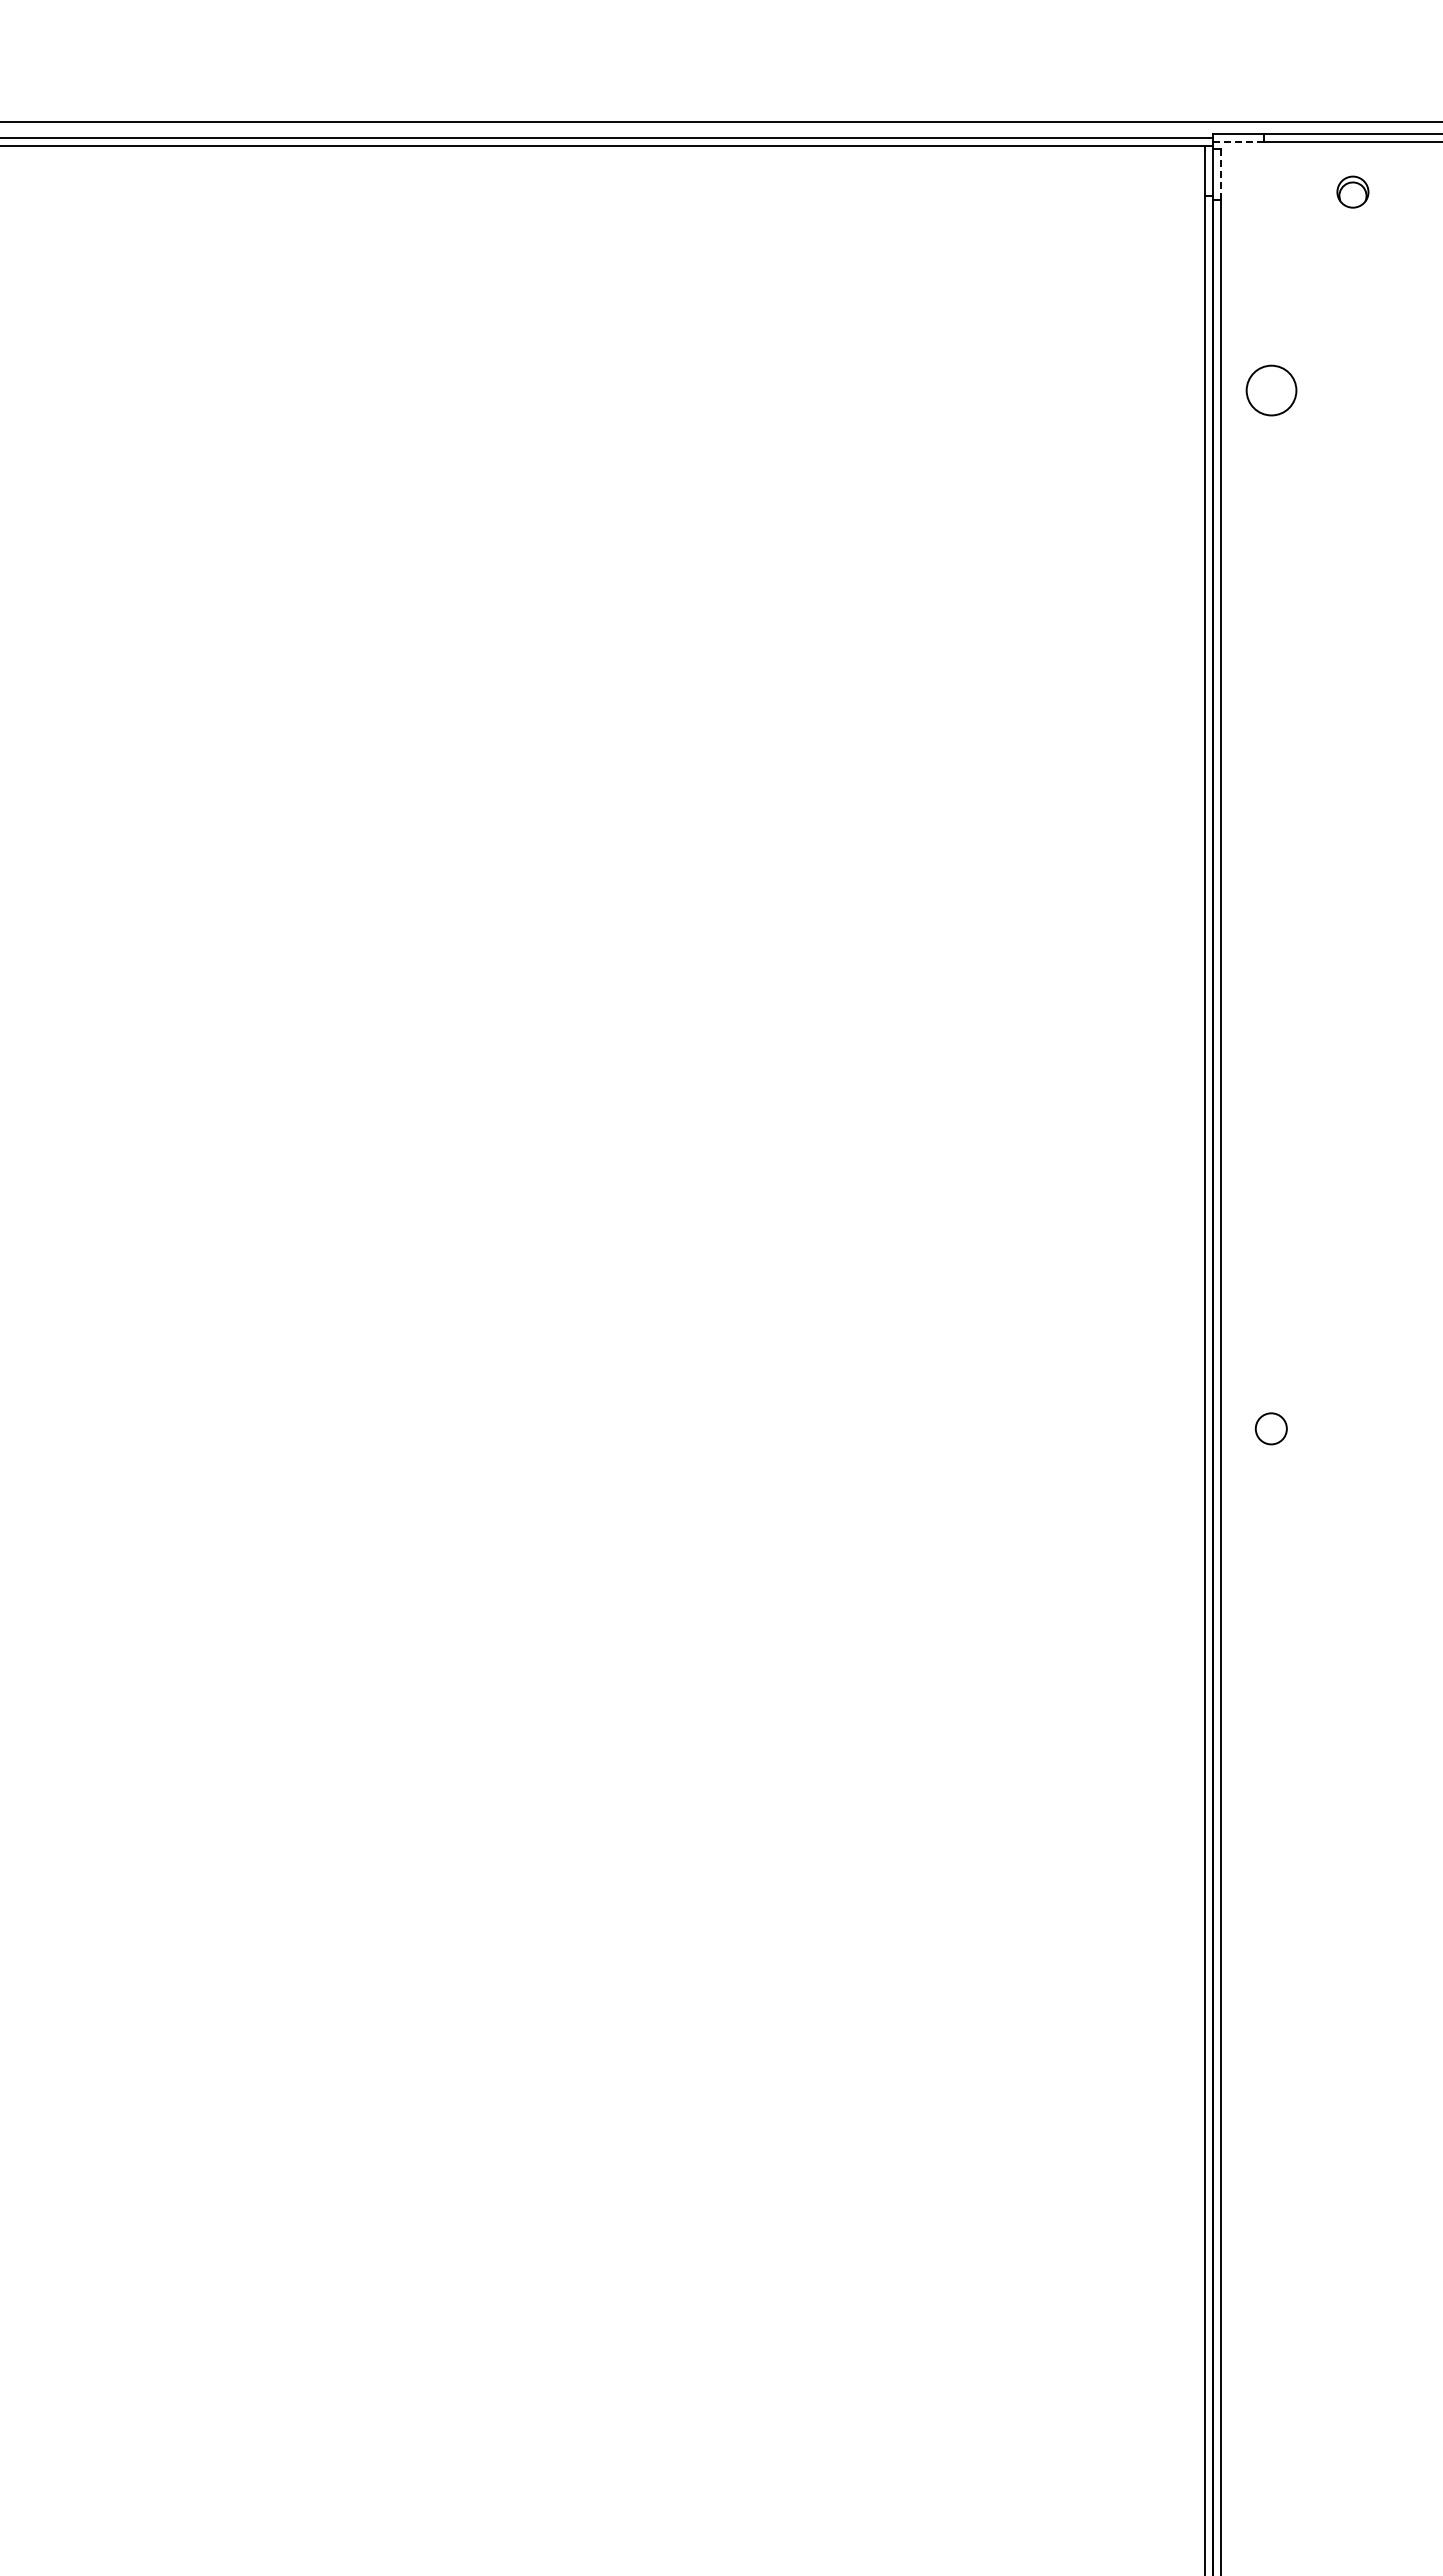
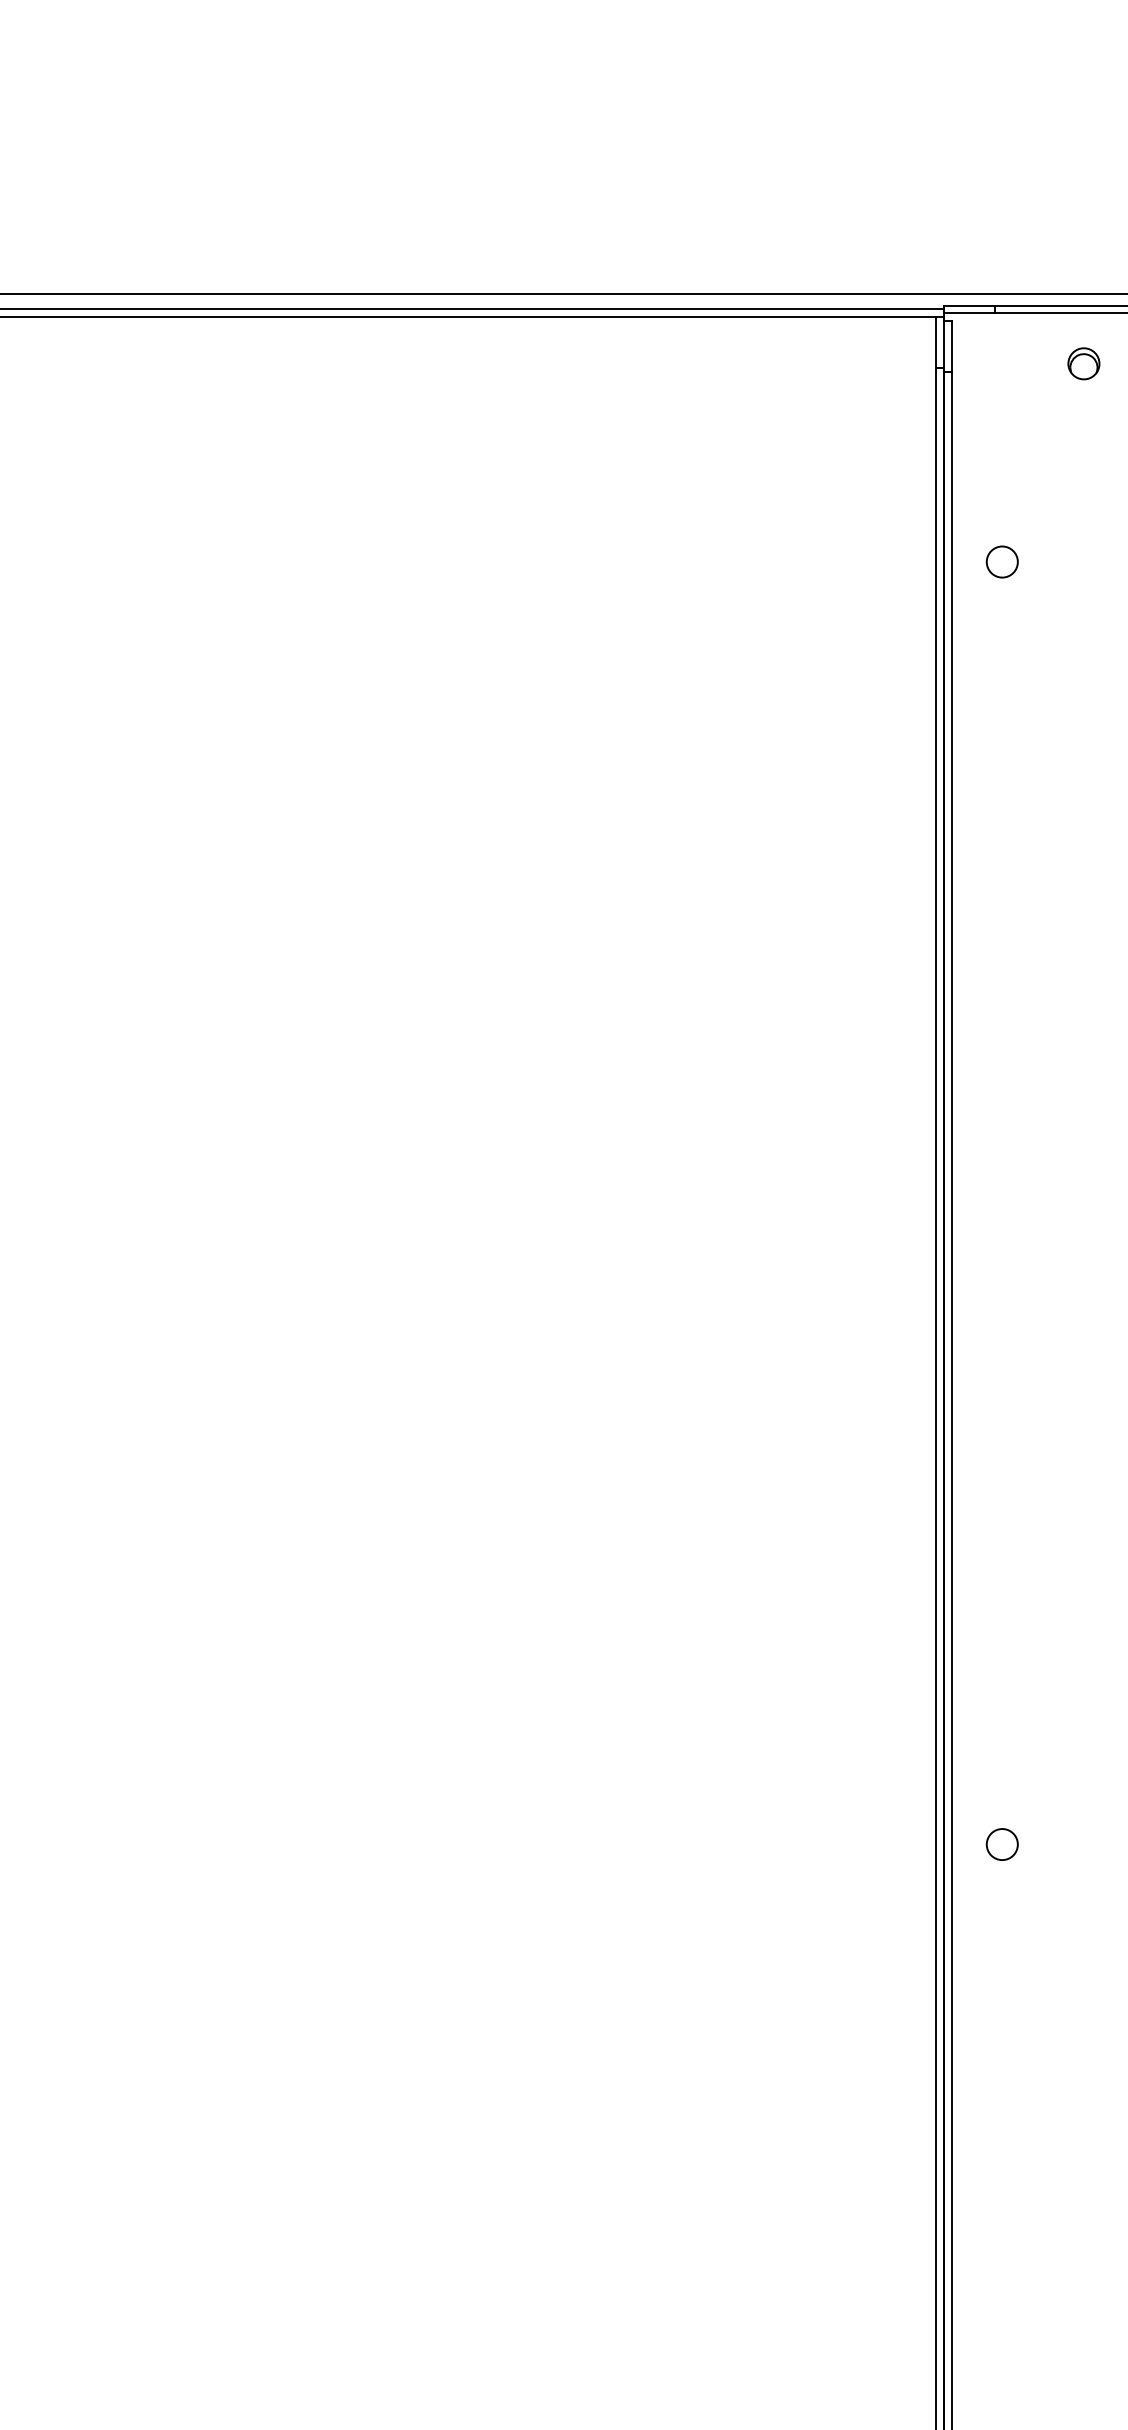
line: (1238, 141) -> (969, 313), dashed -> solid
line: (1220, 175) -> (951, 347), dashed -> solid
circle: (1270, 389) -> (1001, 561), size x0.62
circle: (1270, 1428) -> (1001, 1844), moved

